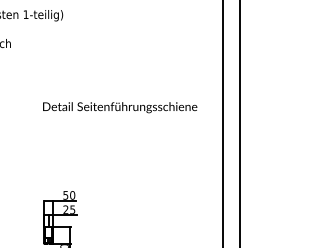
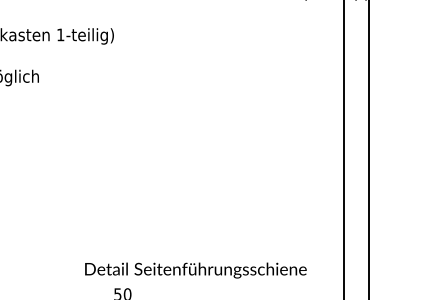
text: (120, 107) -> (196, 270), moved

